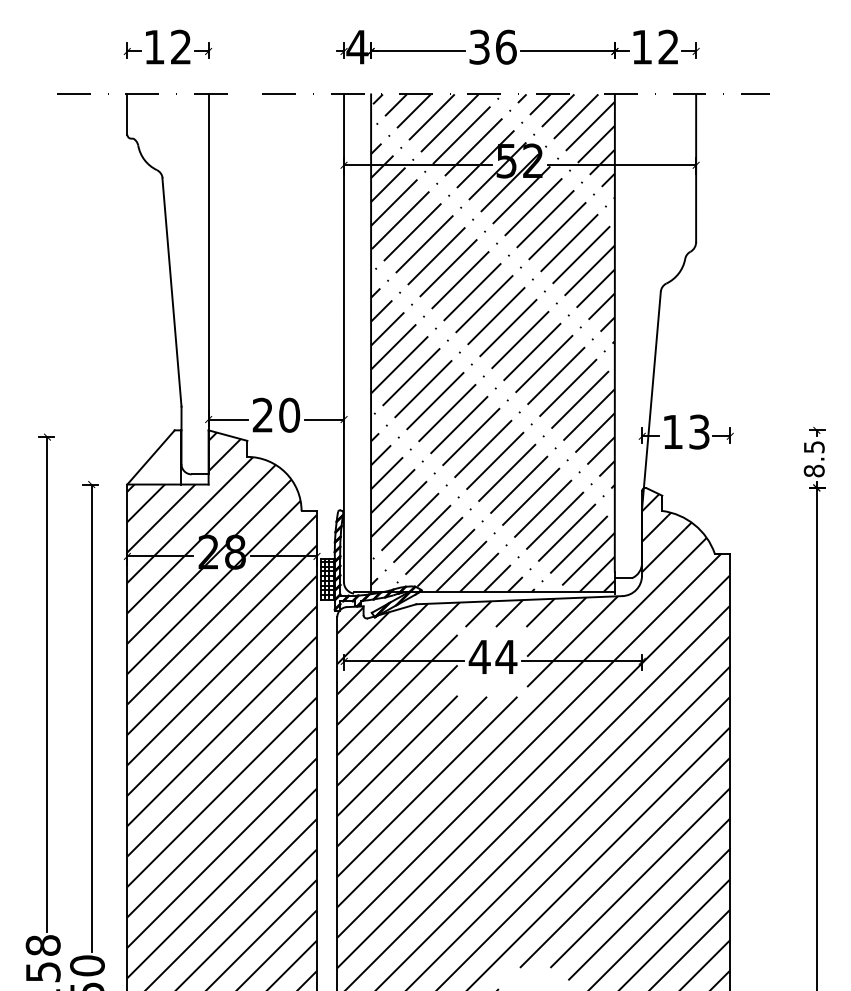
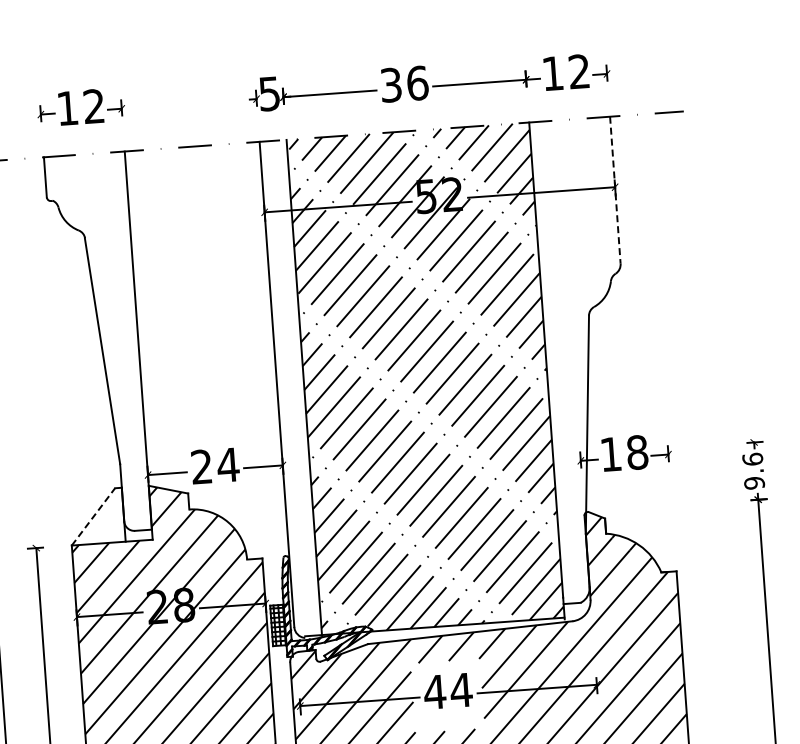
text: (357, 47) -> (269, 94), 4 -> 5
line: (696, 168) -> (615, 190), solid -> dashed
text: (289, 414) -> (228, 464), 20 -> 24
text: (699, 431) -> (637, 451), 13 -> 18
line: (151, 457) -> (93, 516), solid -> dashed
text: (813, 458) -> (752, 470), 8.5 -> 9.6

